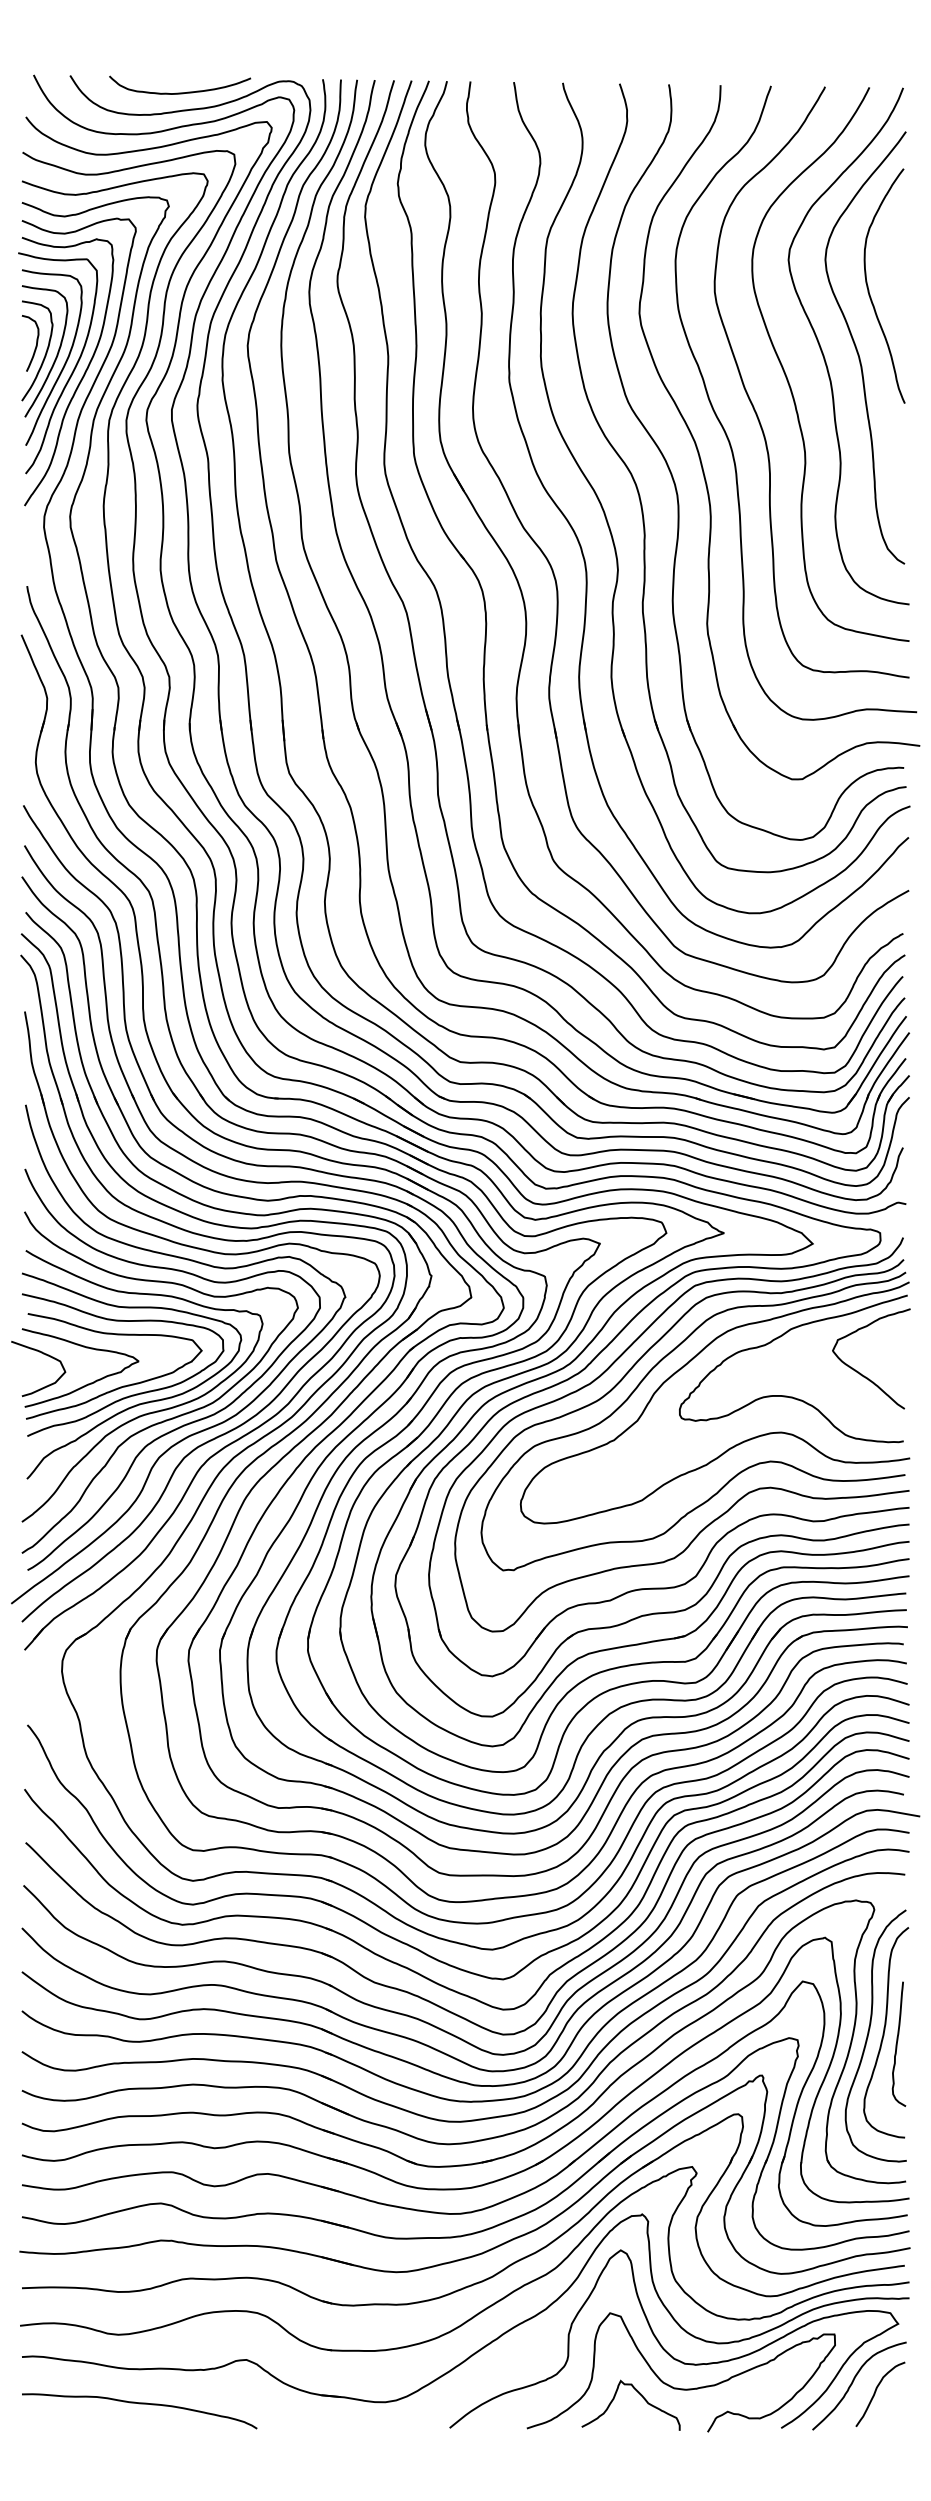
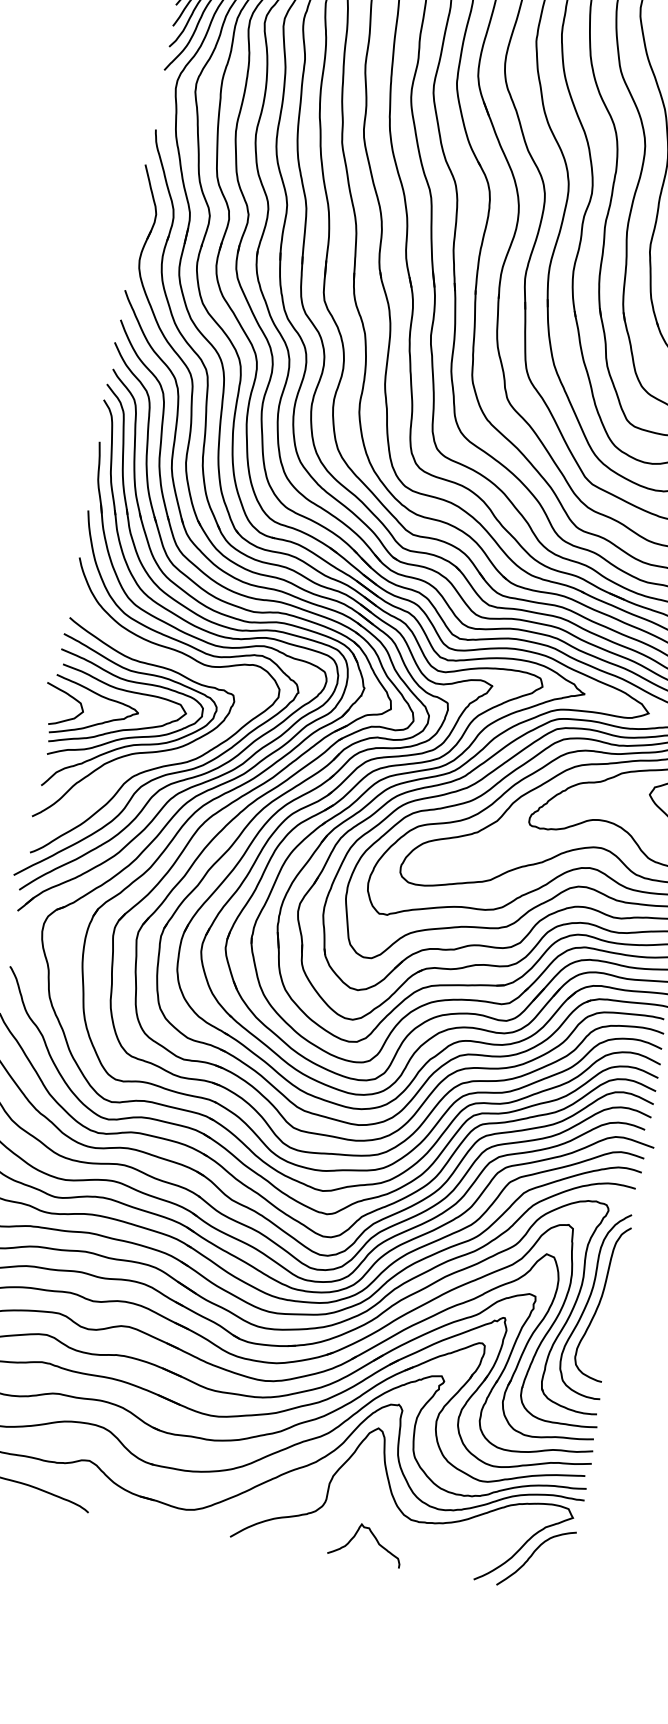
curve: (168, 1418) -> (152, 759), removed
curve: (897, 2043) -> (608, 1311), removed
curve: (677, 2387) -> (402, 1536), removed
curve: (876, 2391) -> (548, 1564), removed

